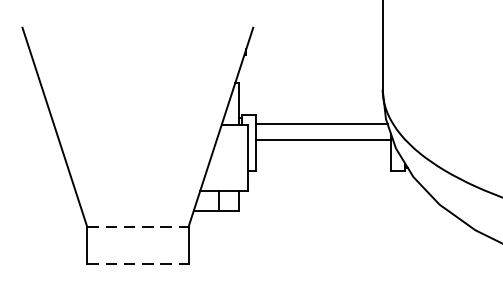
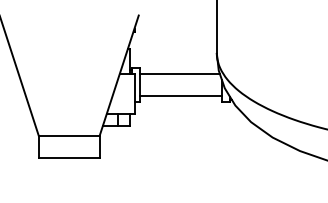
line: (322, 140) -> (180, 96), moved
line: (138, 226) -> (69, 135), dashed -> solid
line: (138, 264) -> (69, 158), dashed -> solid

